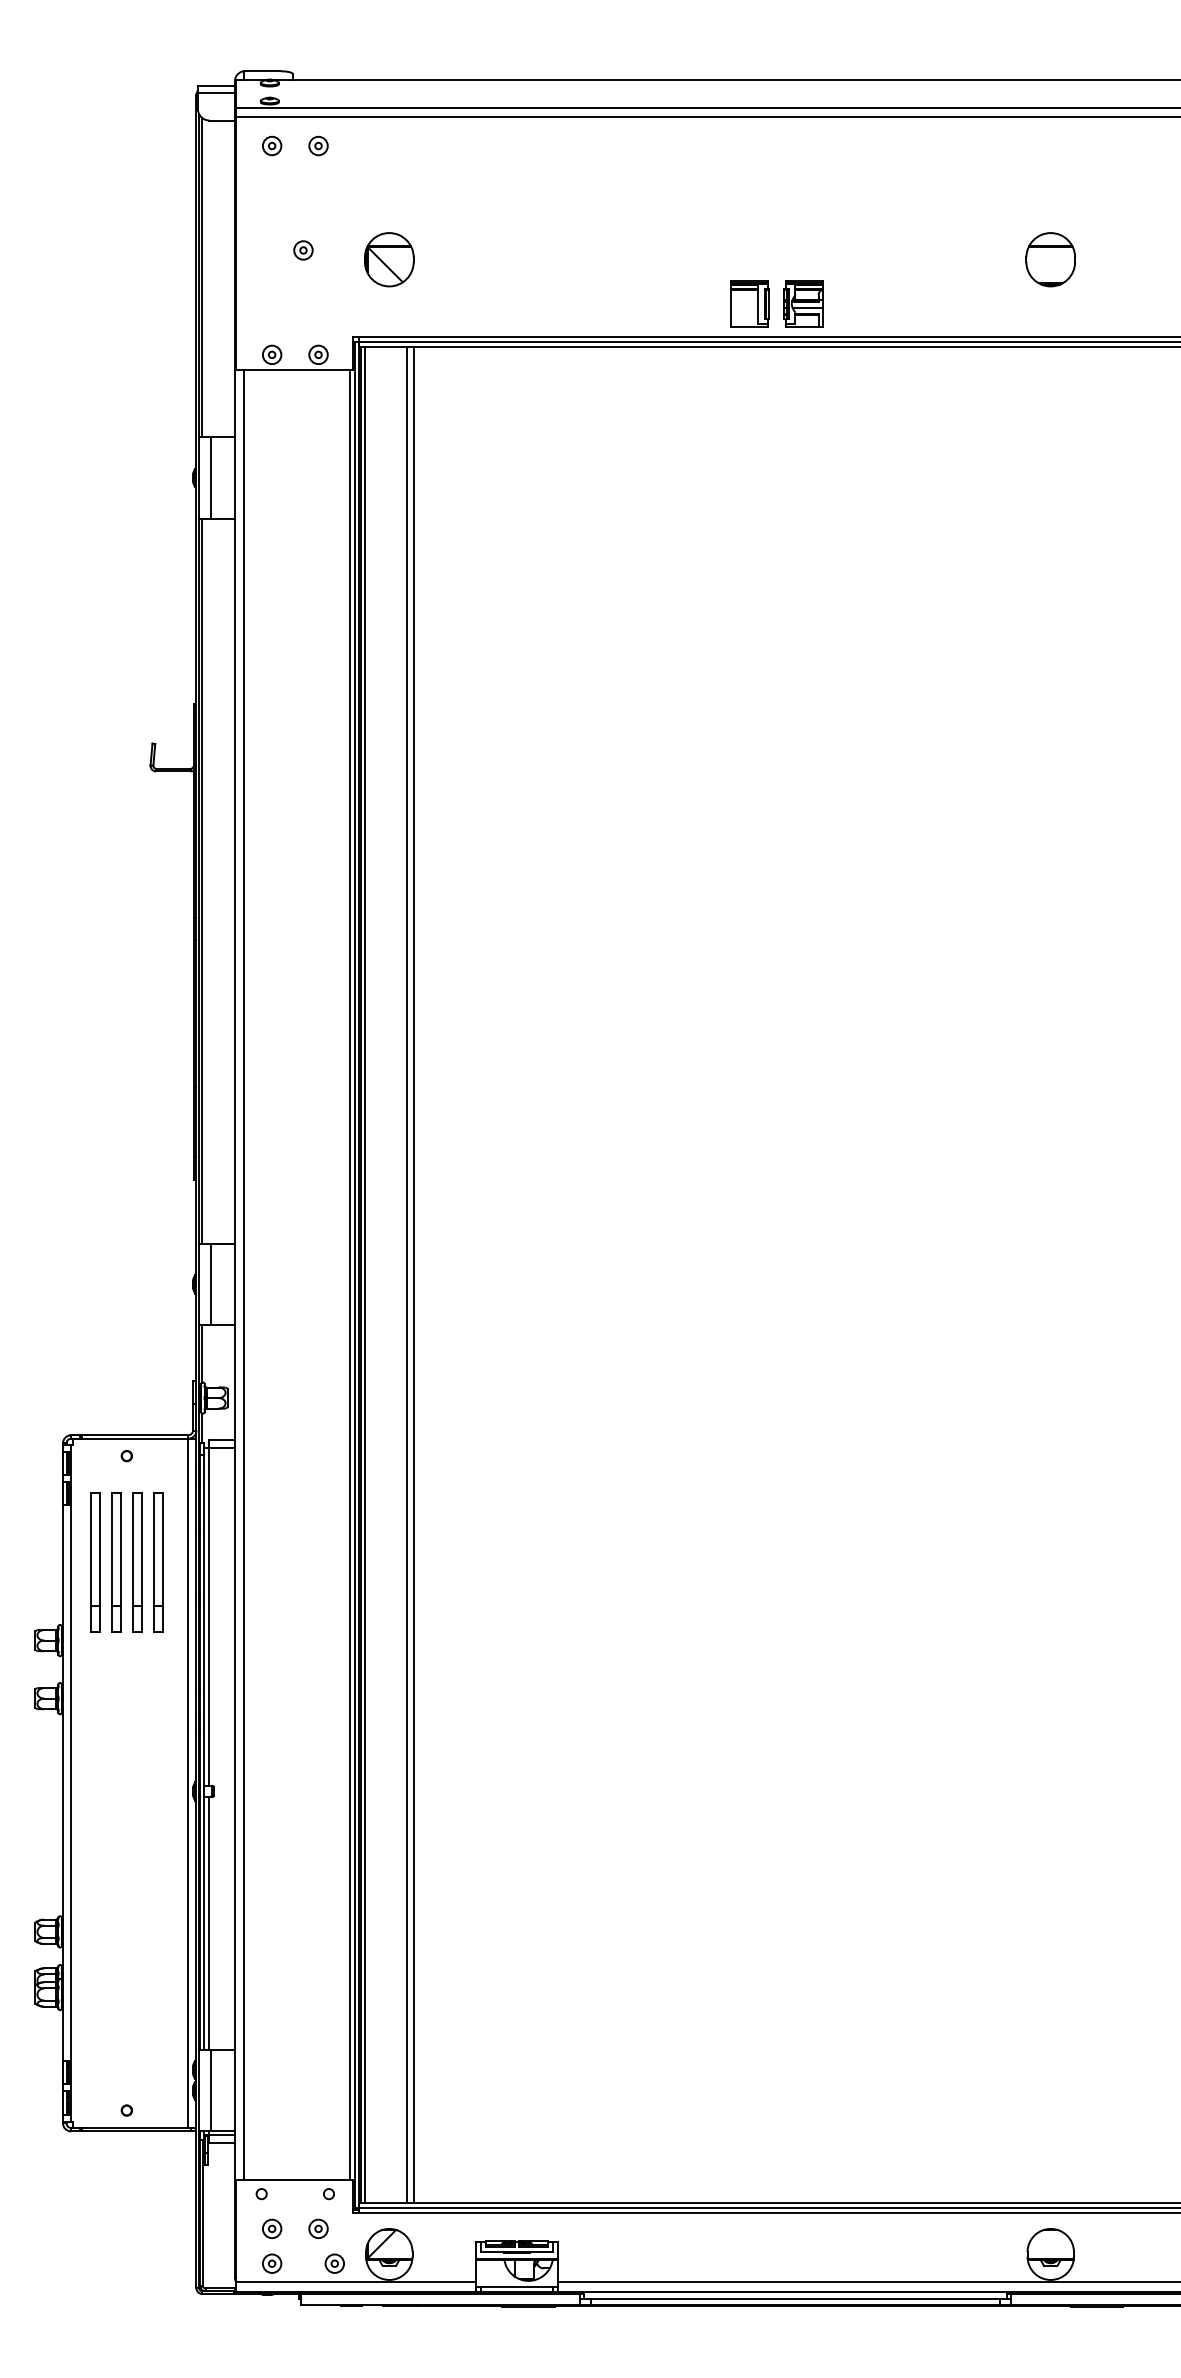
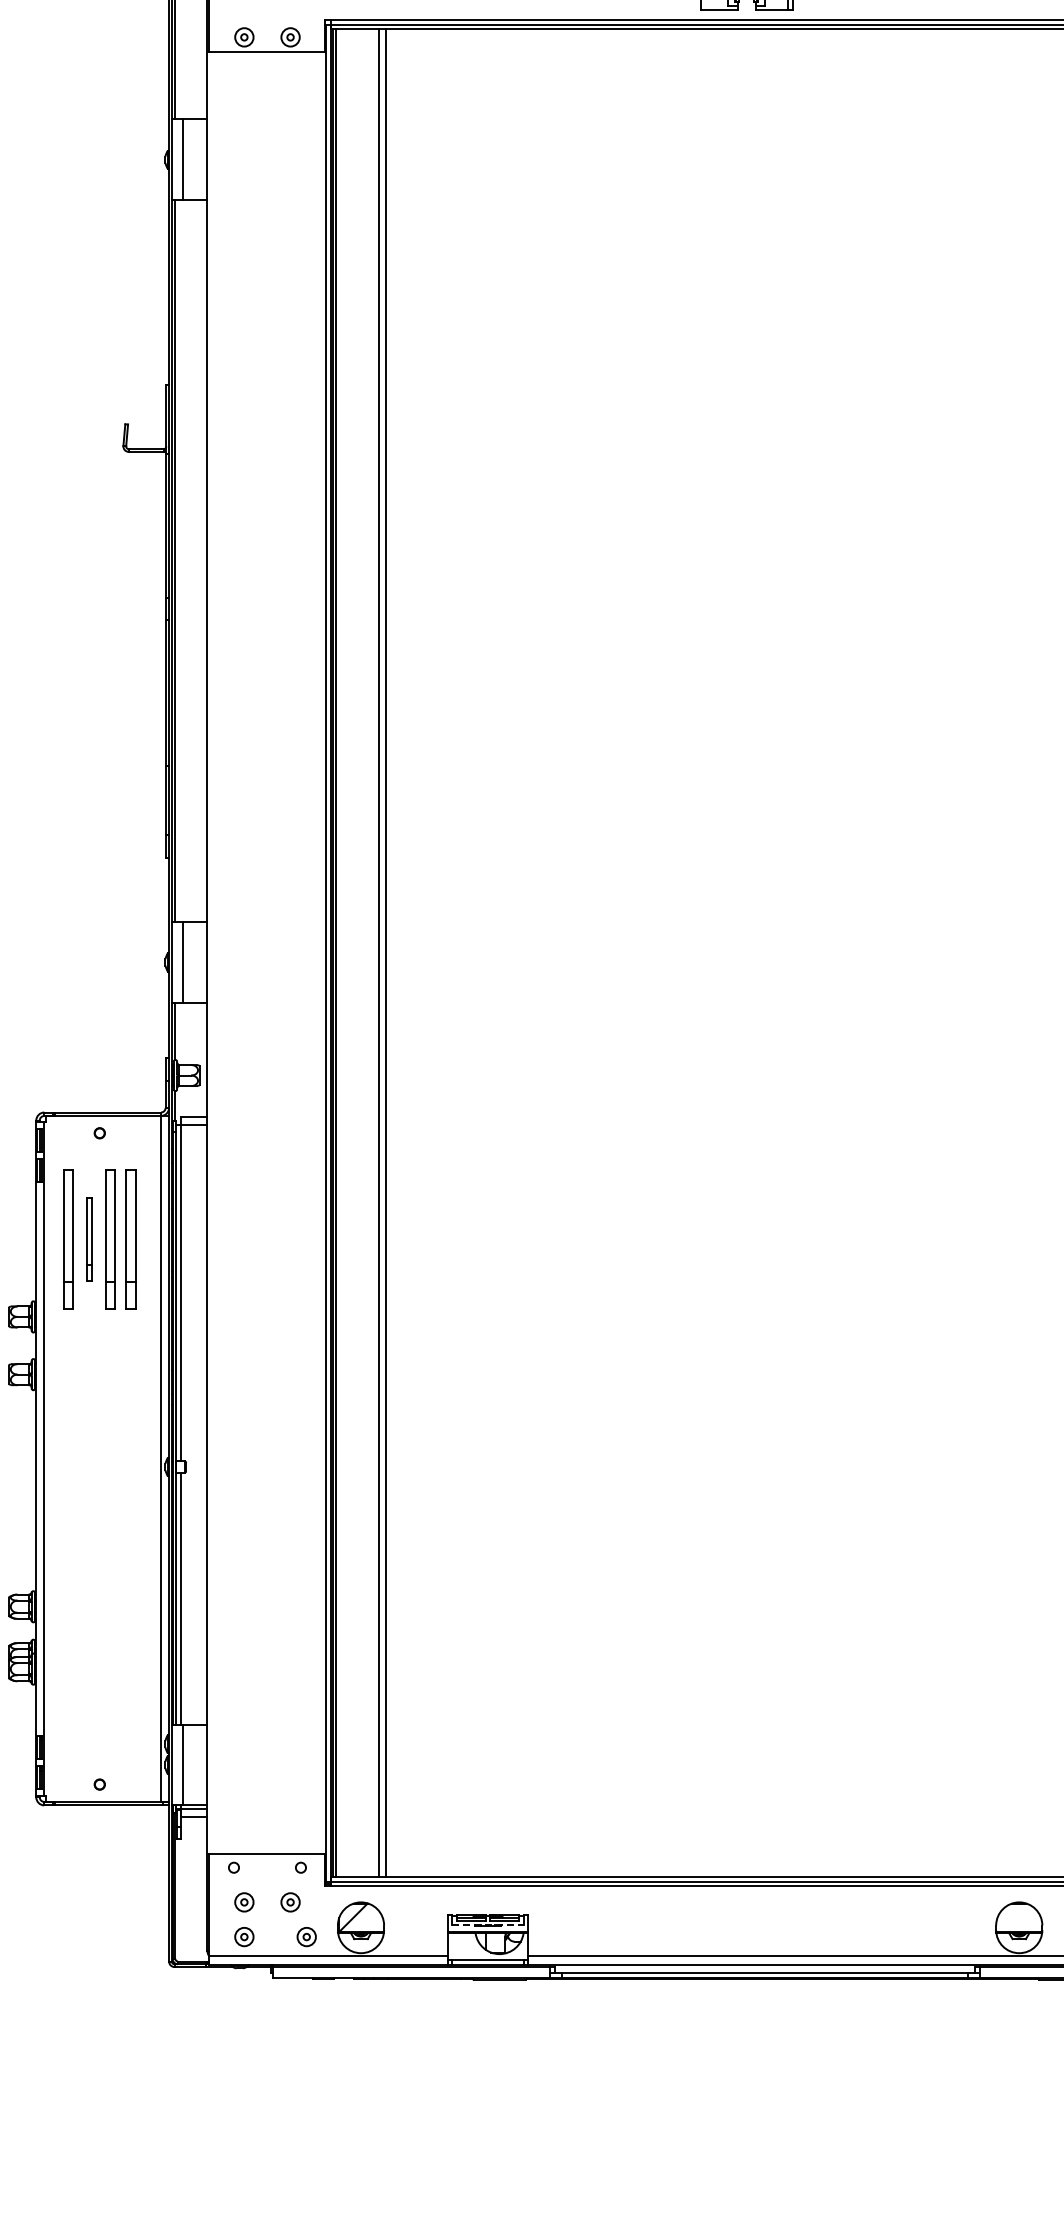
line: (244, 1274) -> (216, 952), removed
line: (349, 1274) -> (321, 952), removed
part: (116, 1562) -> (89, 1239), size x0.6
line: (516, 2251) -> (487, 1924), solid -> dashed

